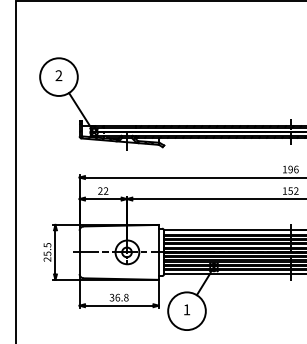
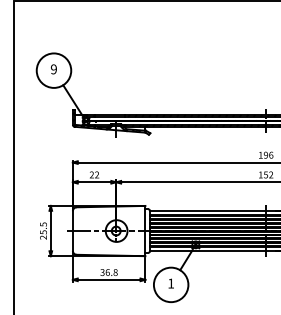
text: (58, 76) -> (53, 70), 2 -> 9

